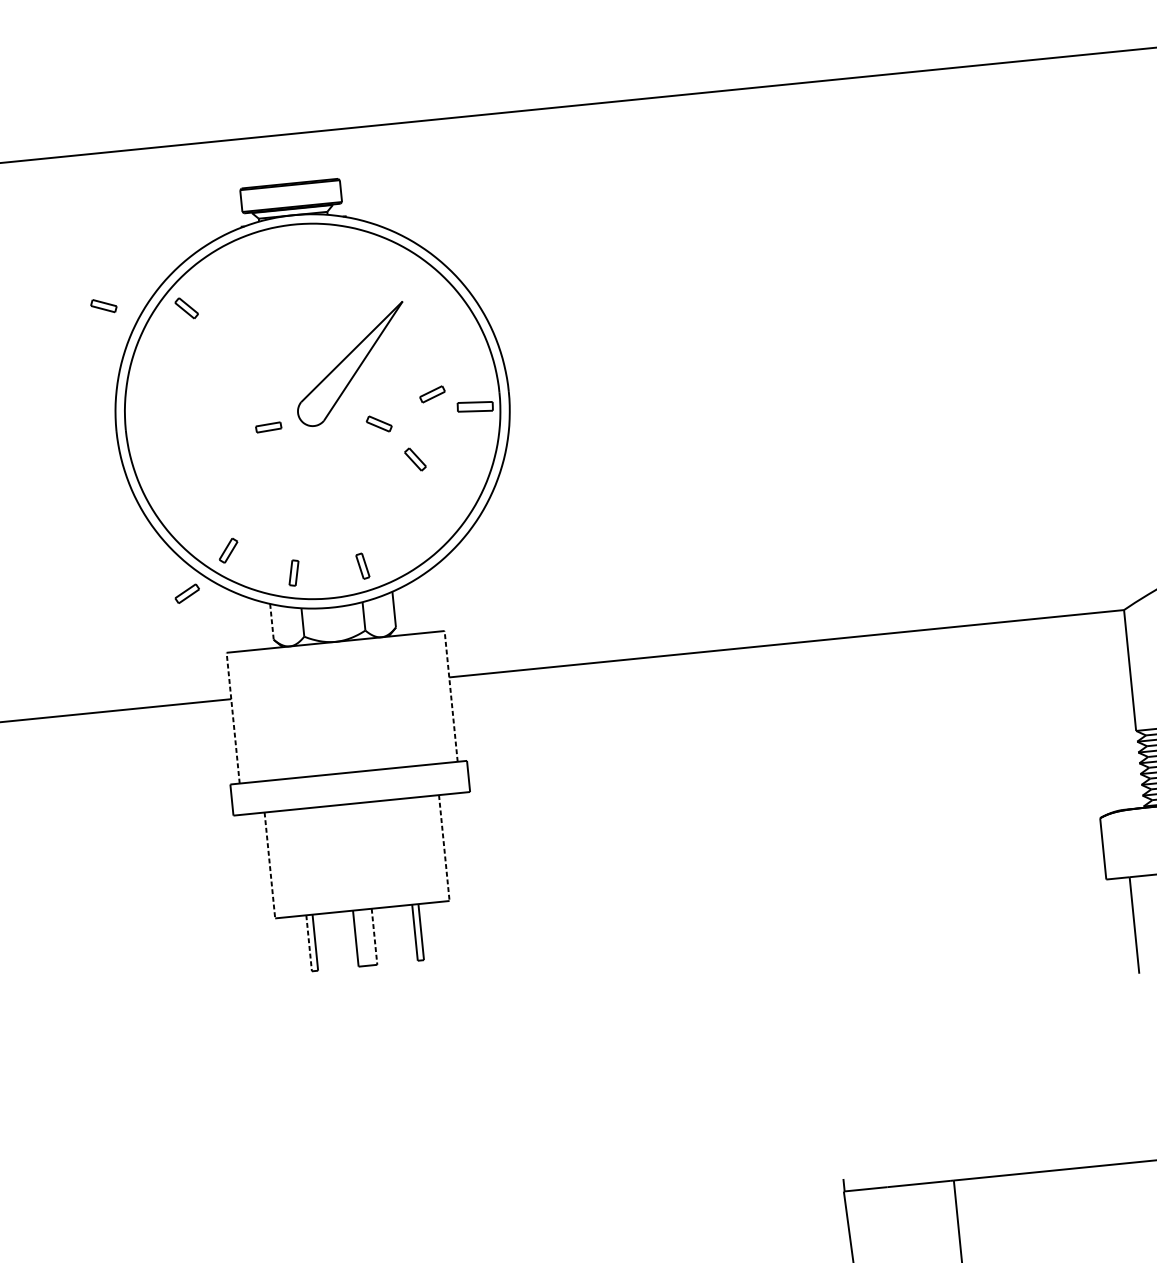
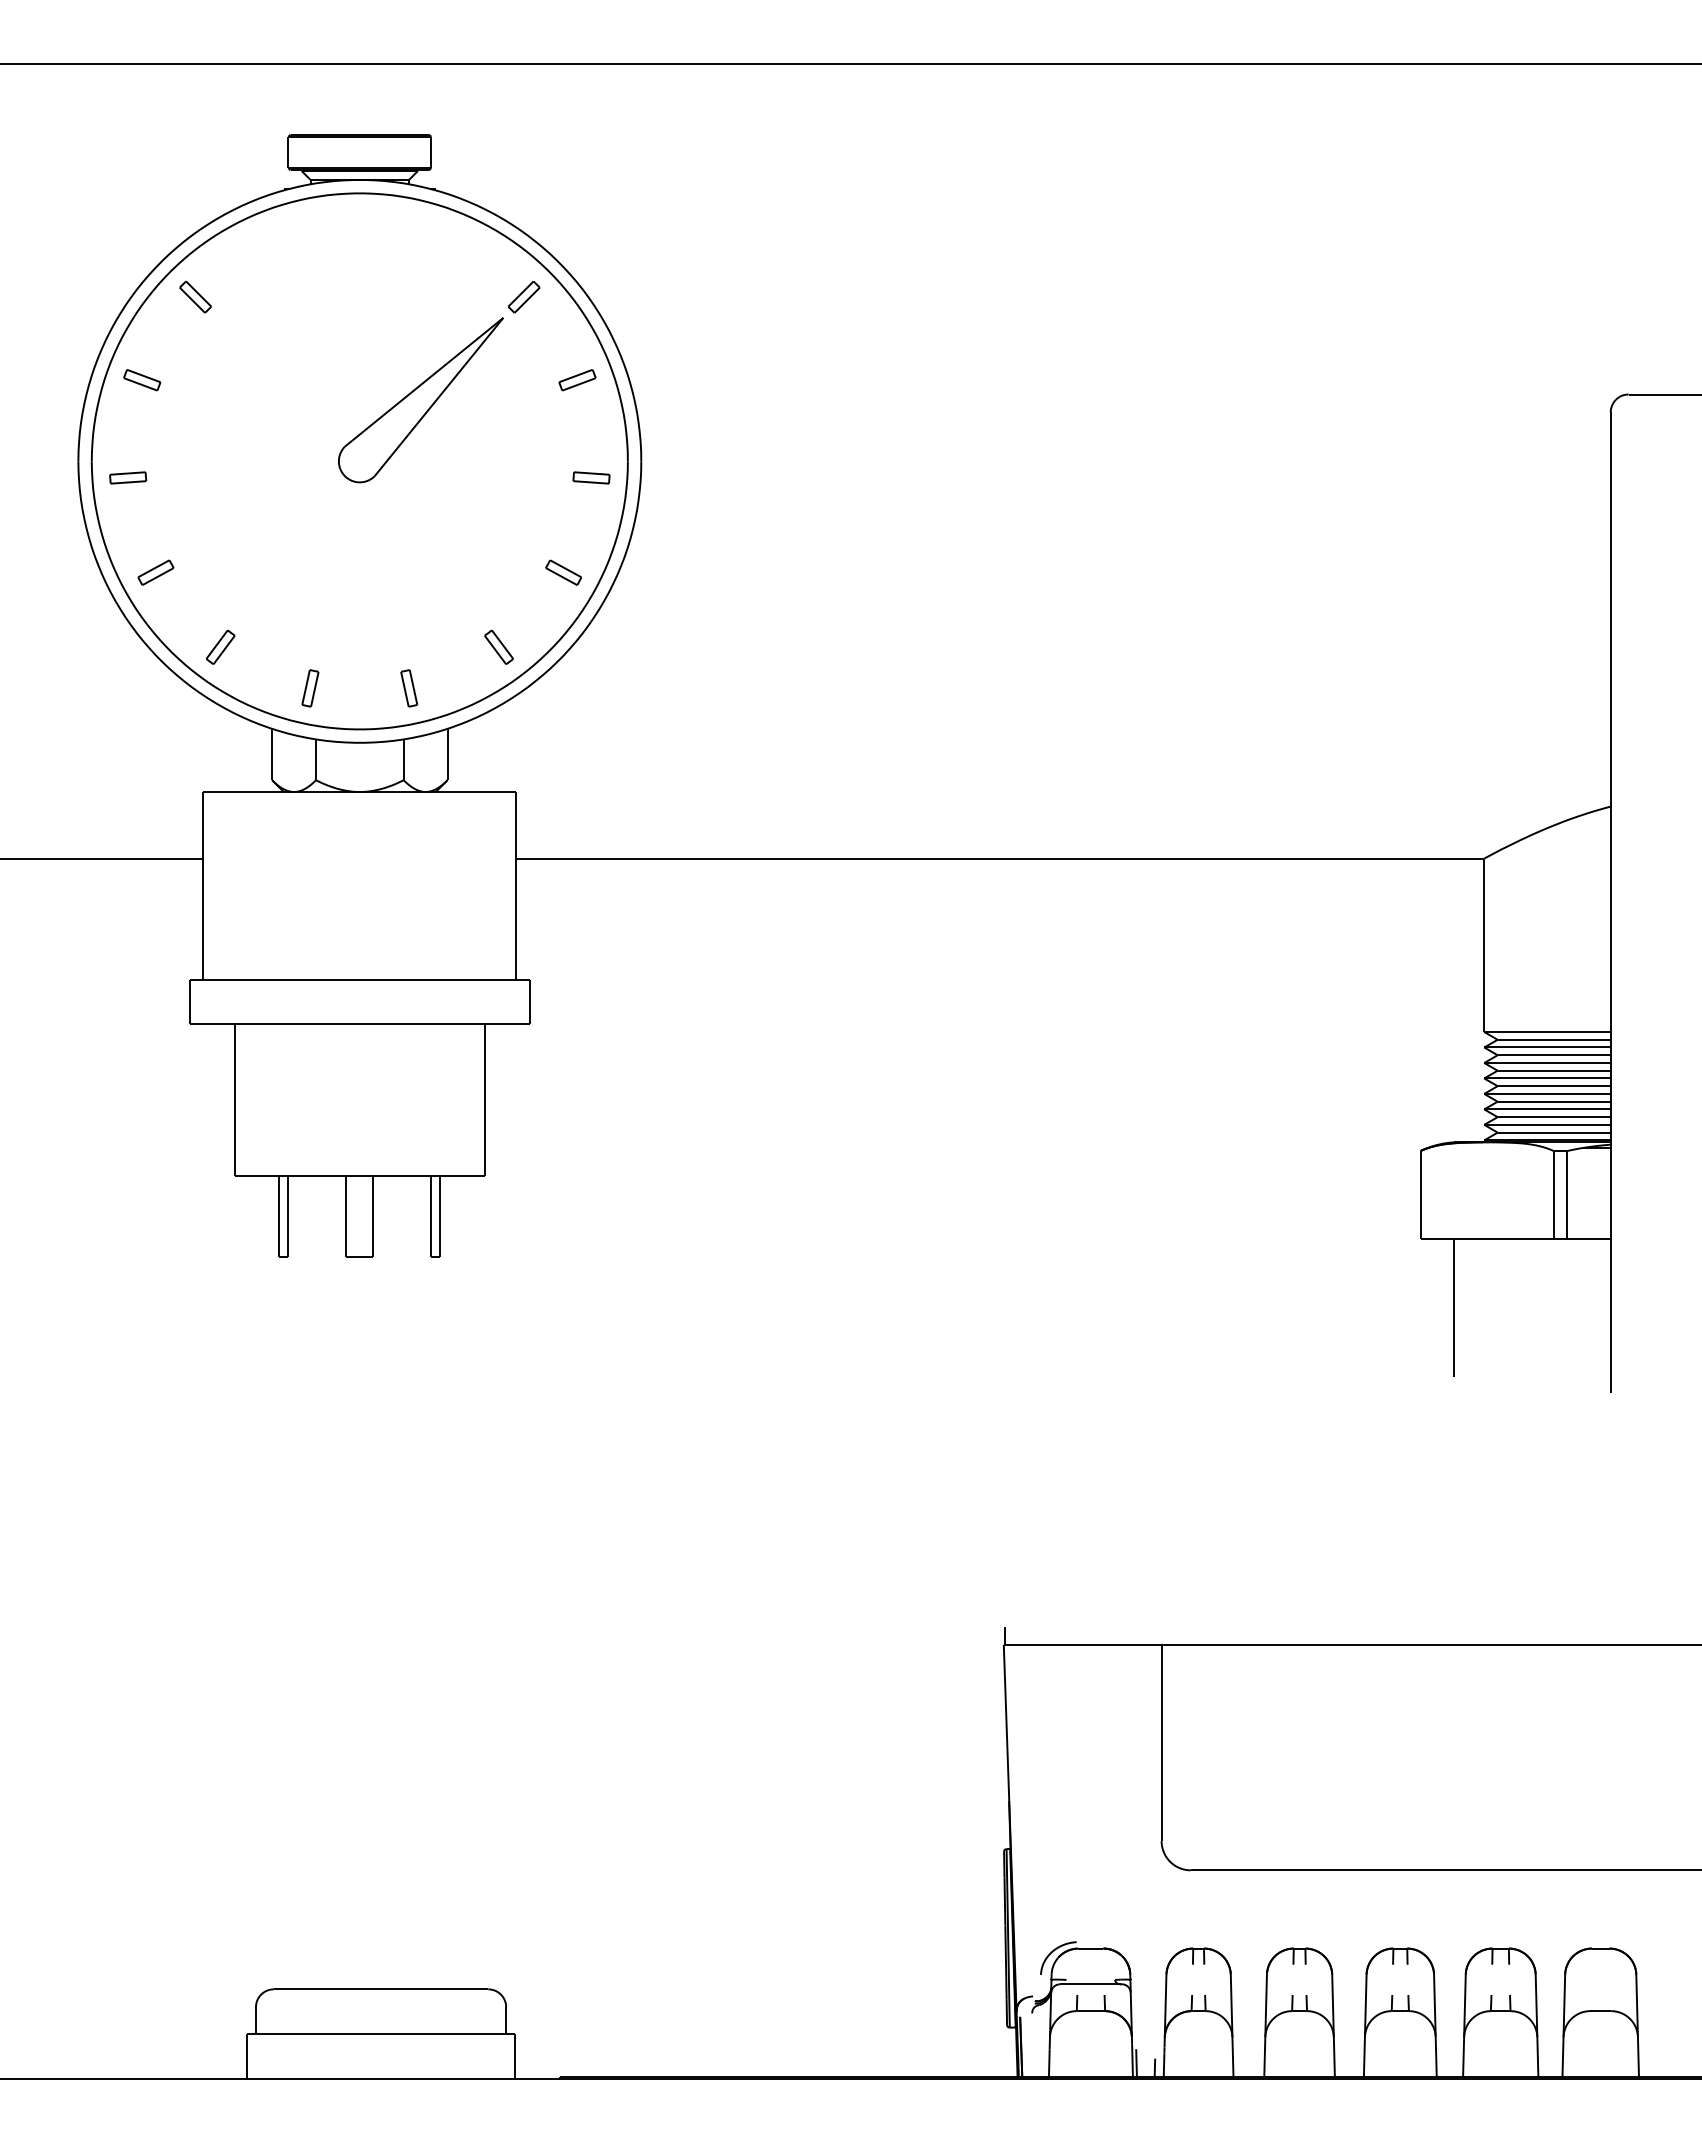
part: (415, 285) -> (523, 297), added
part: (104, 306) -> (142, 380), moved
part: (432, 394) -> (577, 380), moved
part: (475, 406) -> (591, 477), size x0.71
part: (379, 423) -> (563, 572), moved
part: (268, 427) -> (128, 477), moved
part: (415, 459) -> (498, 646), moved
part: (187, 593) -> (155, 572), moved
line: (272, 621) -> (272, 754), dashed -> solid
line: (451, 696) -> (516, 885), dashed -> solid
line: (233, 717) -> (203, 885), dashed -> solid
line: (444, 848) -> (484, 1100), dashed -> solid
line: (269, 865) -> (234, 1100), dashed -> solid
line: (374, 936) -> (373, 1216), dashed -> solid
line: (309, 943) -> (279, 1216), dashed -> solid

